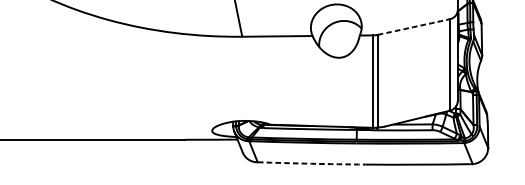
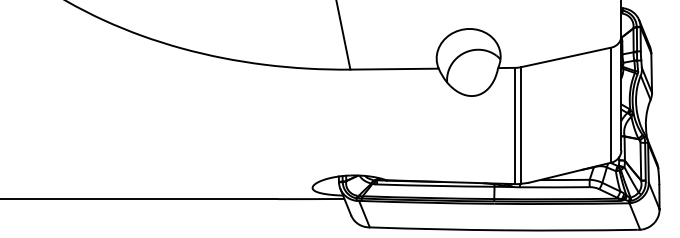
arc: (414, 27) -> (566, 57), dashed -> solid
arc: (311, 163) -> (437, 229), dashed -> solid

